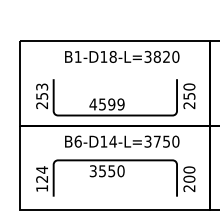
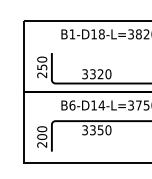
text: (42, 86) -> (42, 59), 253 -> 250
text: (106, 104) -> (96, 74), 4599 -> 3320
text: (102, 170) -> (92, 129), 3550 -> 3350
text: (42, 179) -> (42, 137), 124 -> 200

